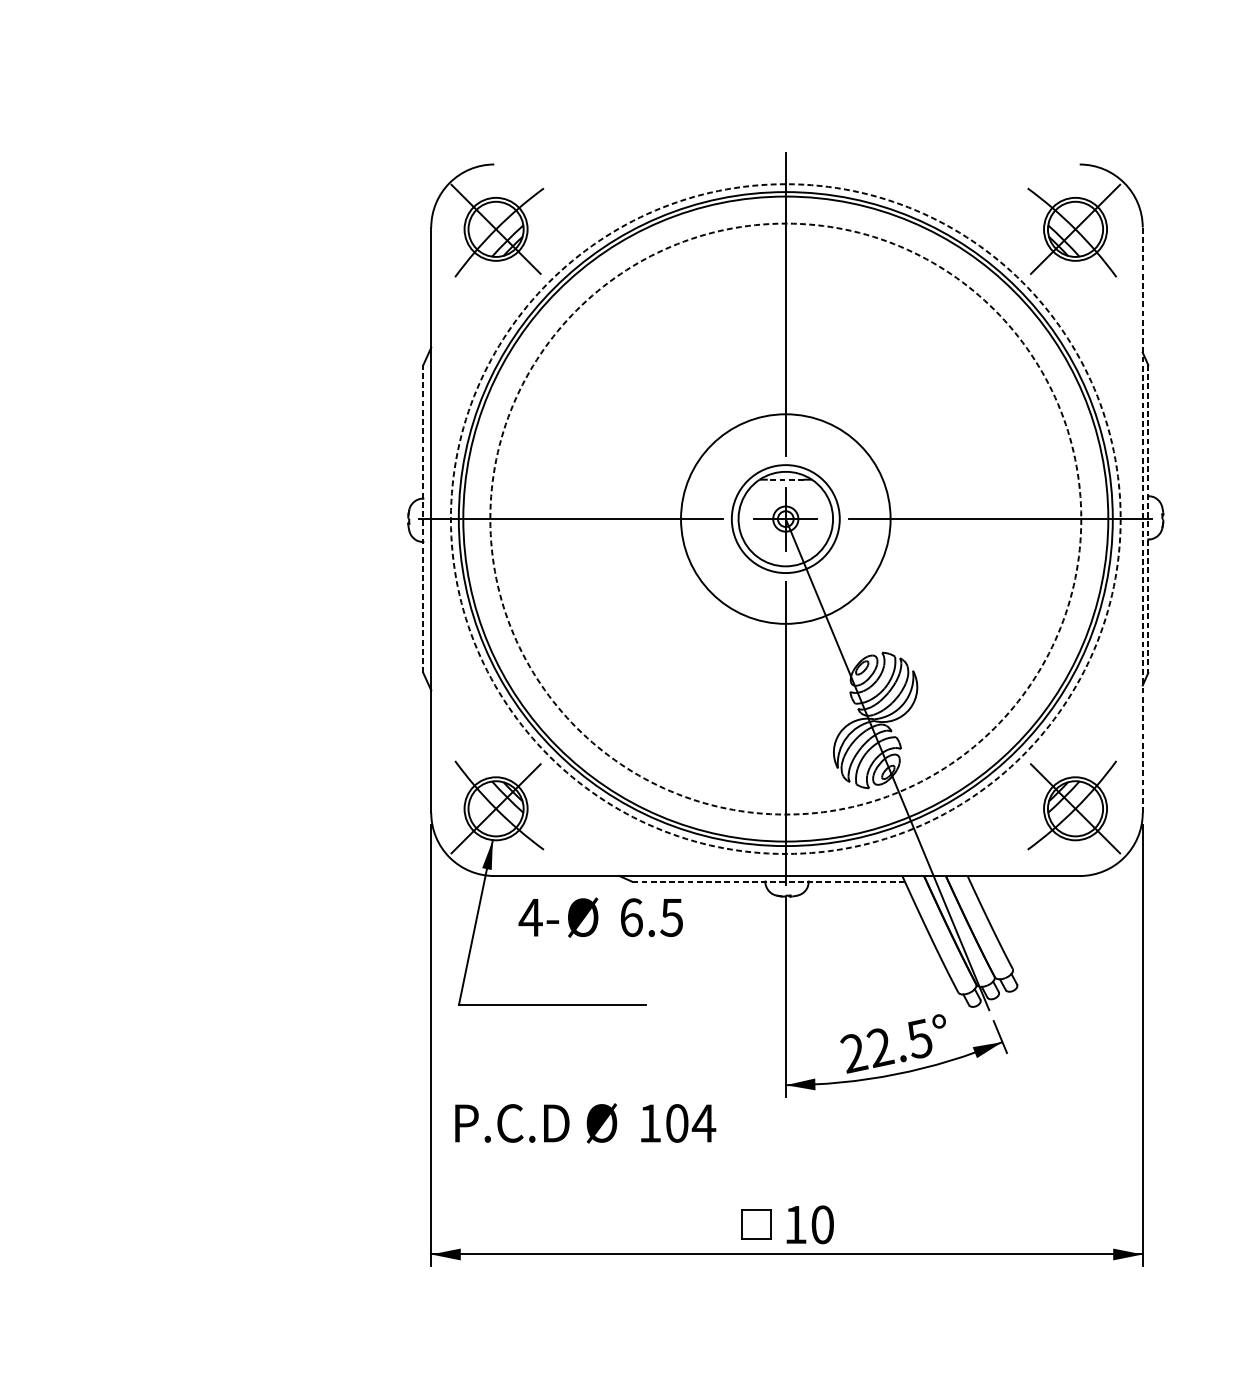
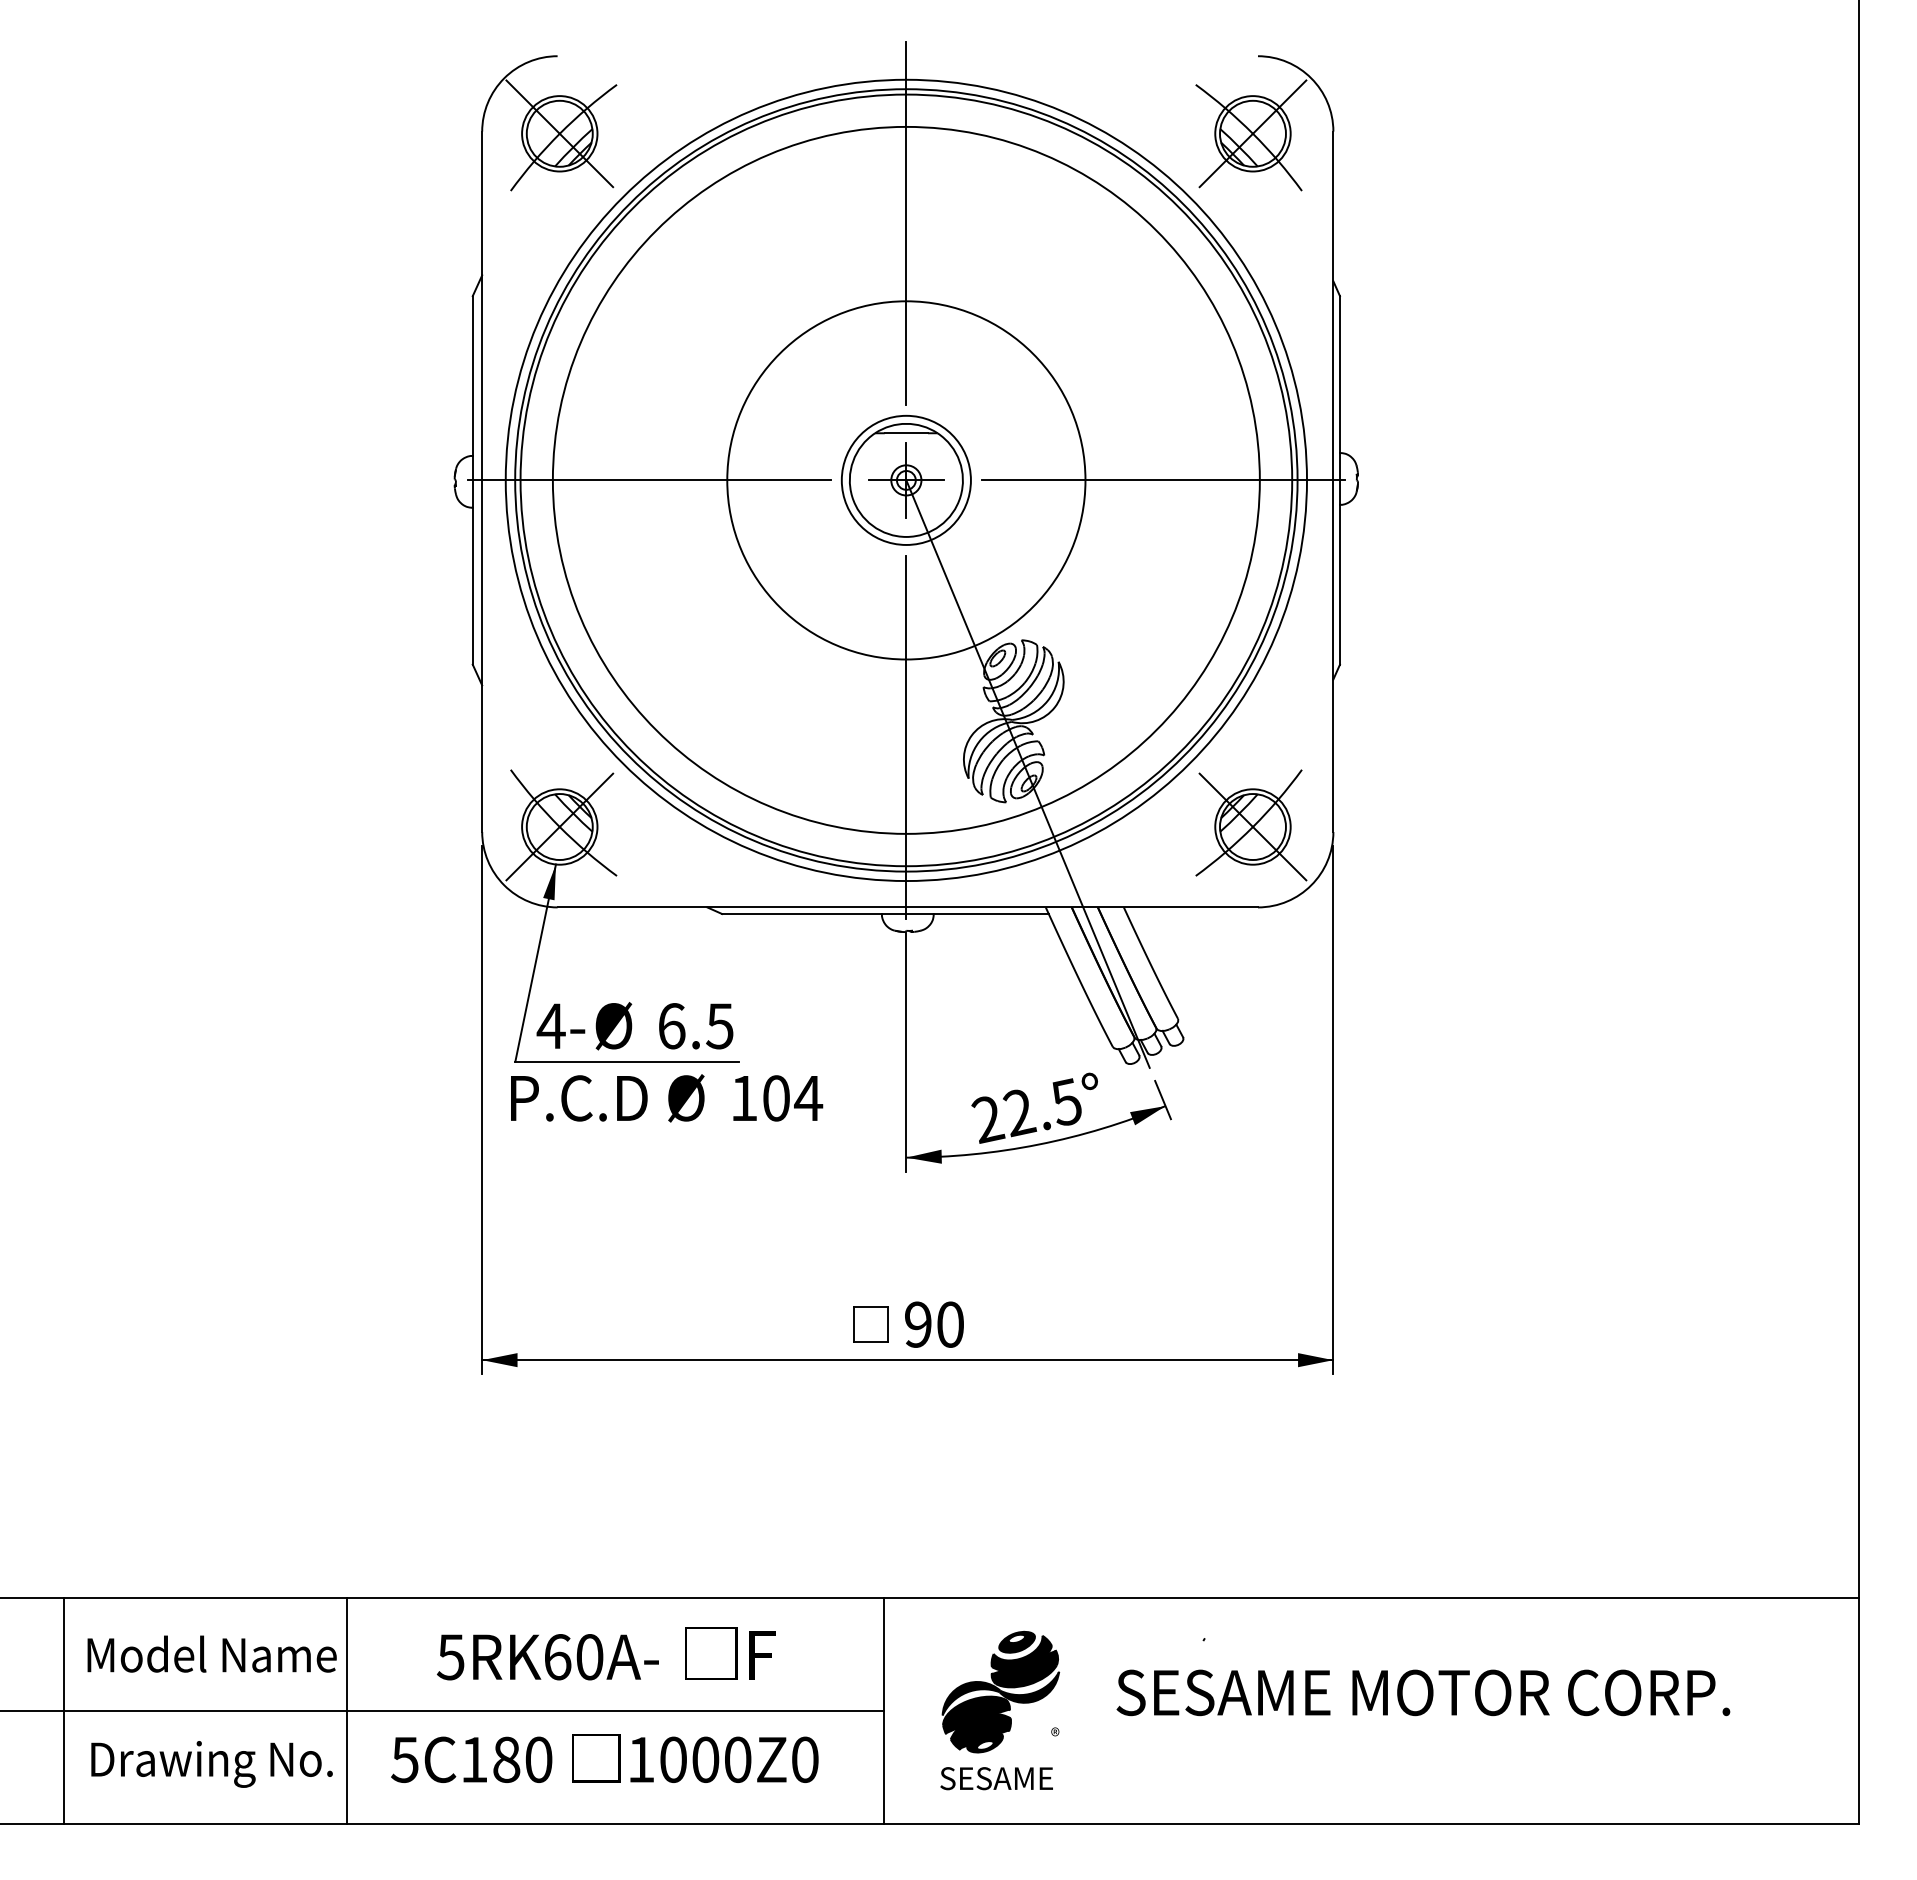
line: (785, 479) -> (906, 433), dashed -> solid
line: (423, 518) -> (472, 479), dashed -> solid
circle: (785, 518) -> (905, 479), dashed -> solid
circle: (785, 519) -> (906, 480), dashed -> solid
circle: (785, 519) -> (906, 480), size x1.43
line: (1147, 519) -> (1339, 480), dashed -> solid
line: (1142, 520) -> (1333, 481), dashed -> solid
line: (767, 881) -> (884, 914), dashed -> solid
text: (600, 917) -> (634, 1026), moved
text: (586, 1123) -> (667, 1098), moved
text: (795, 1224) -> (918, 1324), 10 -> 90

